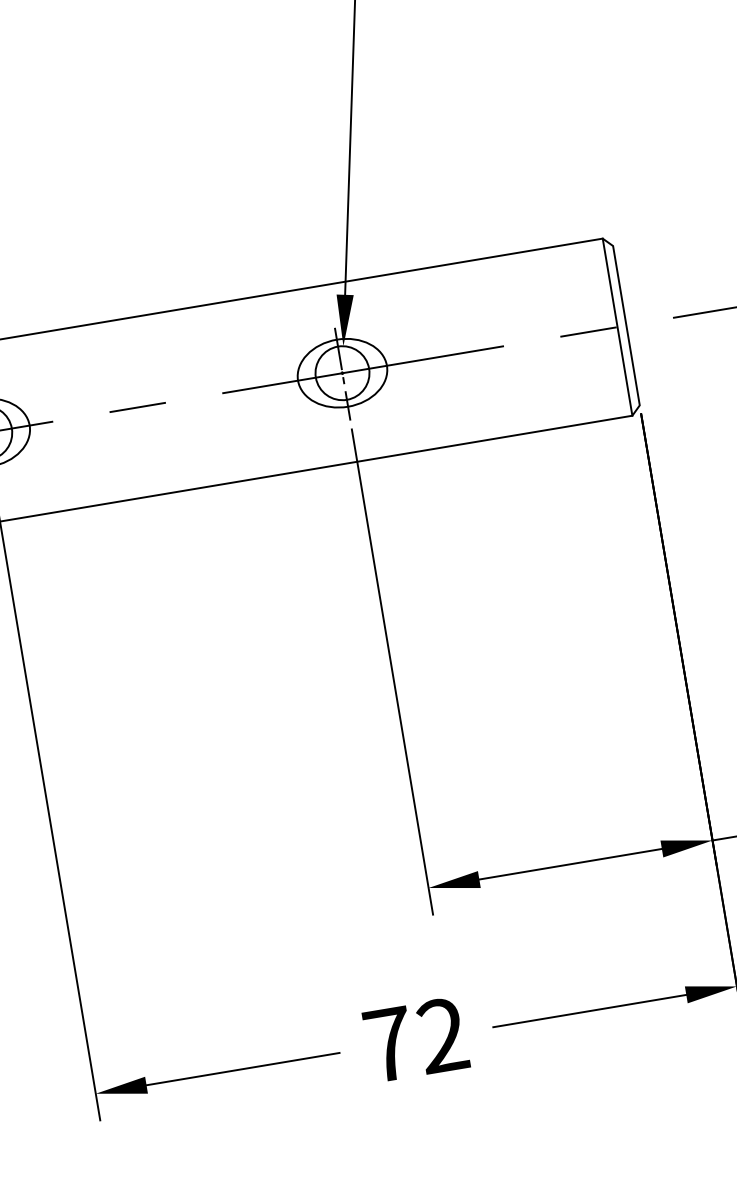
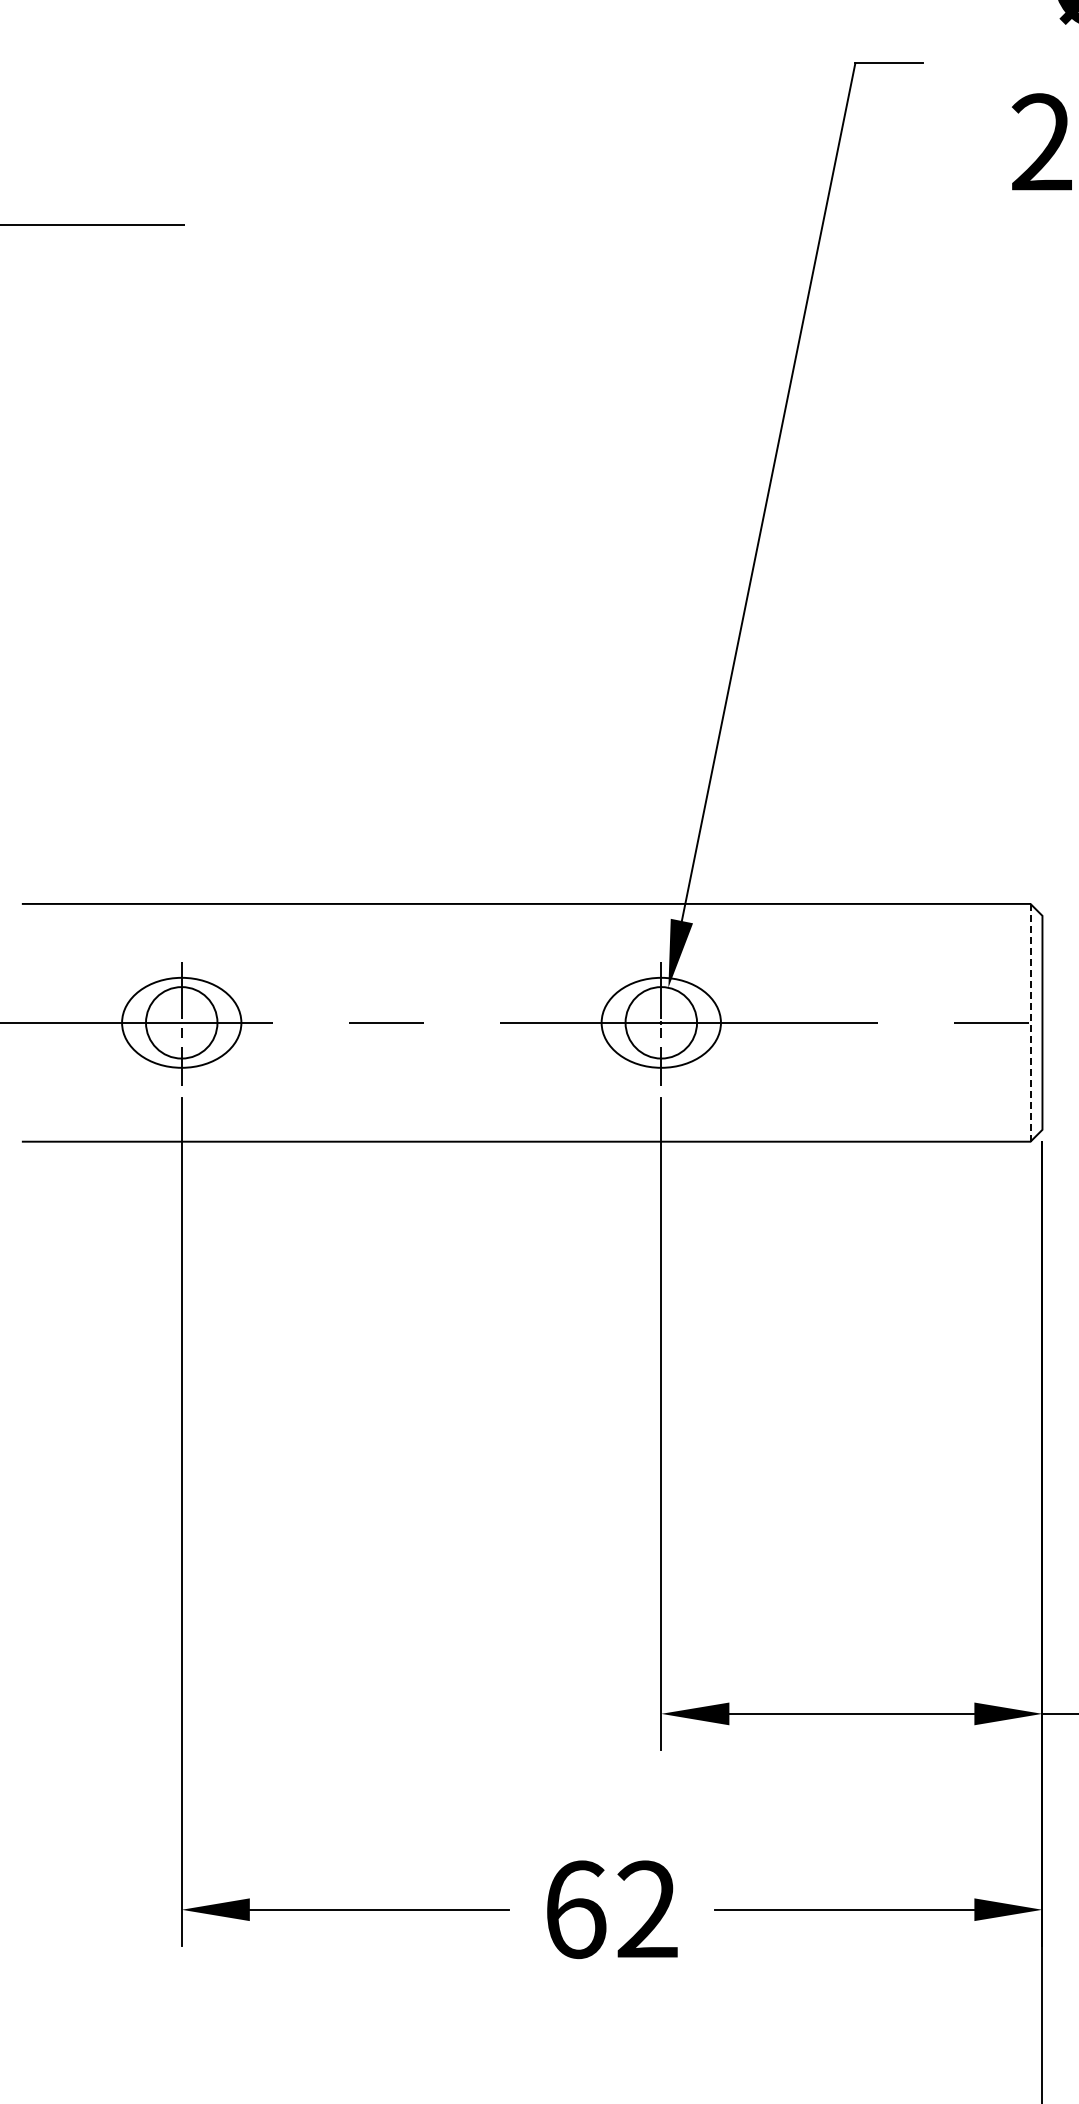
line: (617, 326) -> (1030, 1022), solid -> dashed
text: (389, 1044) -> (576, 1909), 72 -> 62

